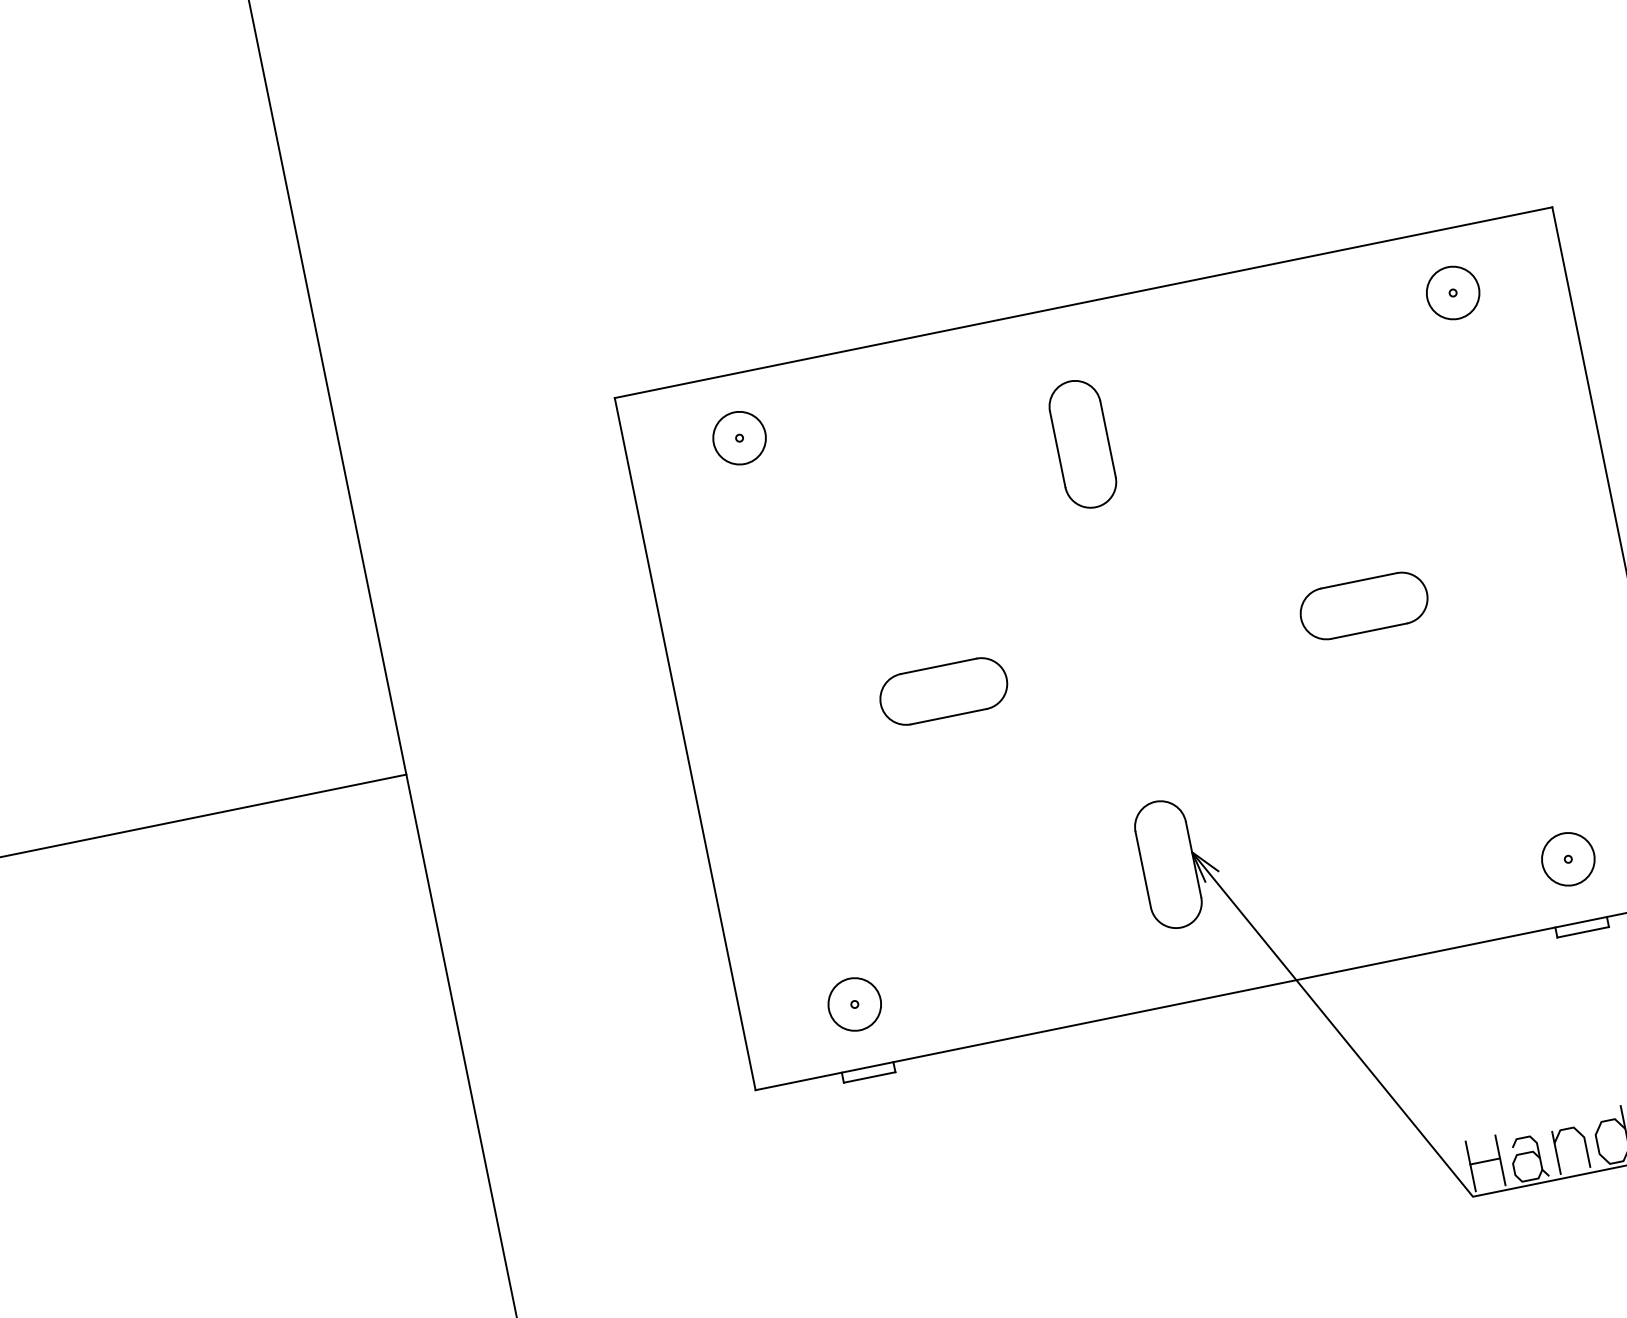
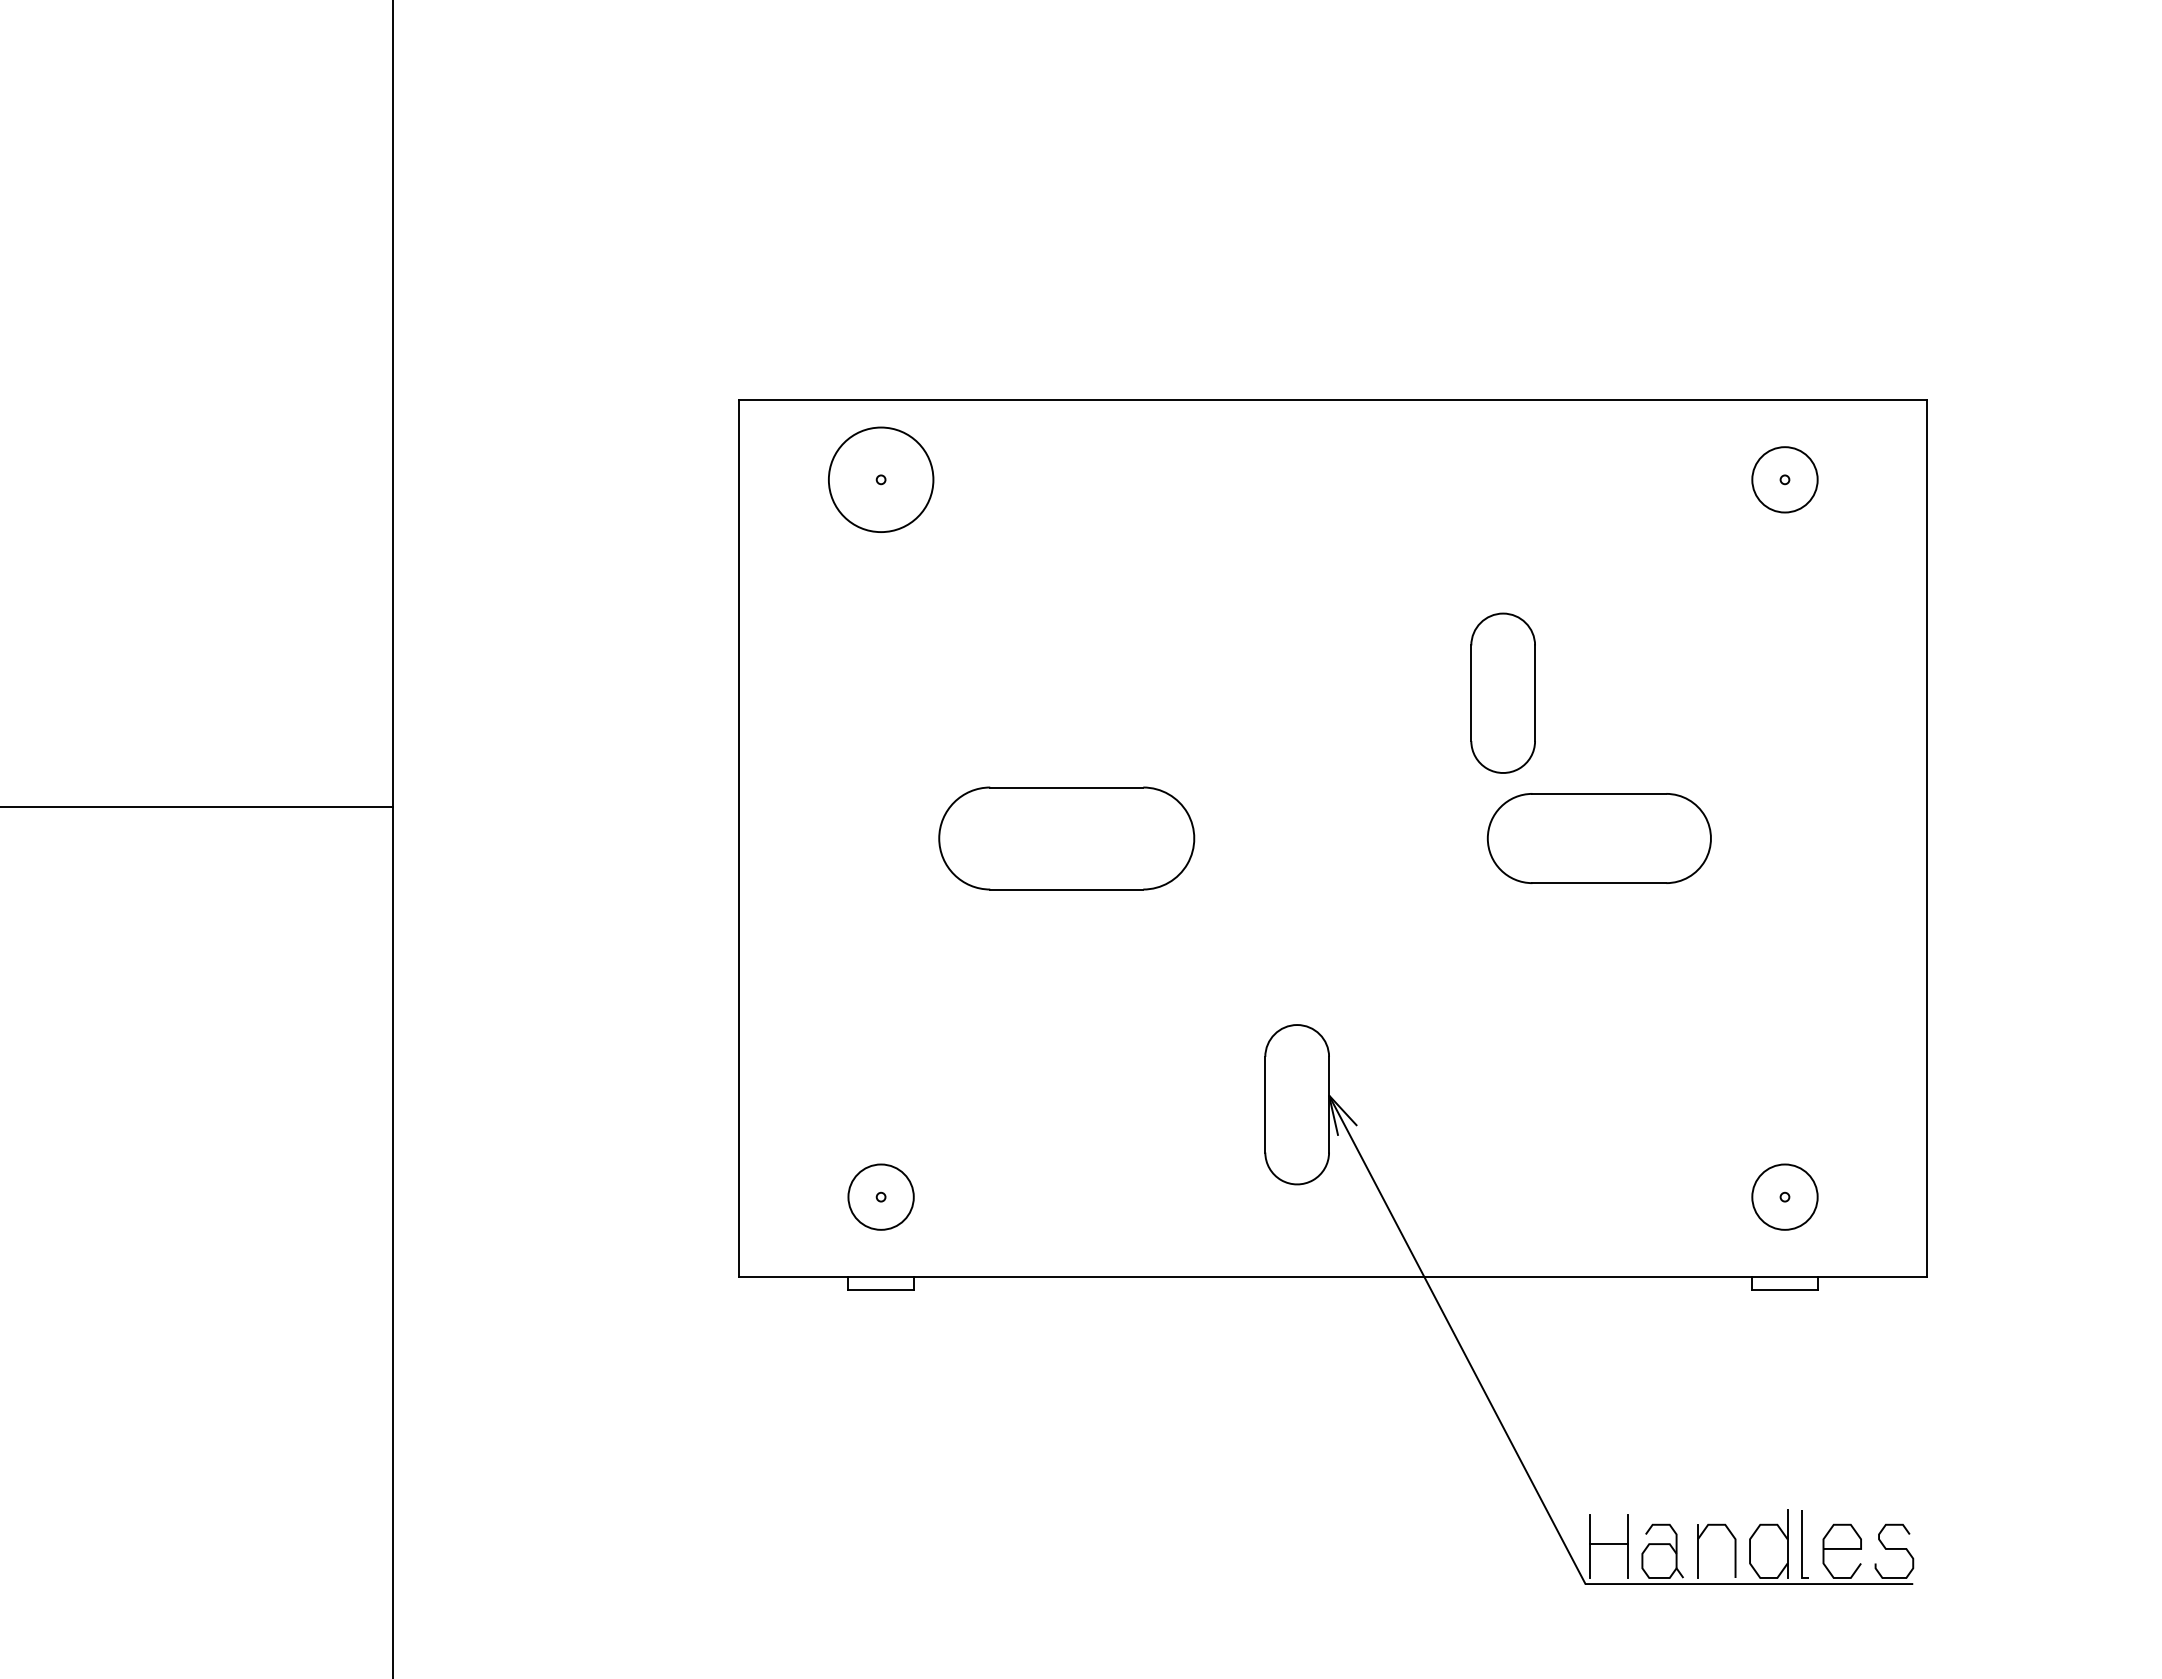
circle: (739, 438) -> (880, 479), size x1.6
part: (1082, 443) -> (1502, 692), moved
part: (1363, 606) -> (1598, 838), size x1.4
part: (943, 691) -> (1066, 838), size x1.6

